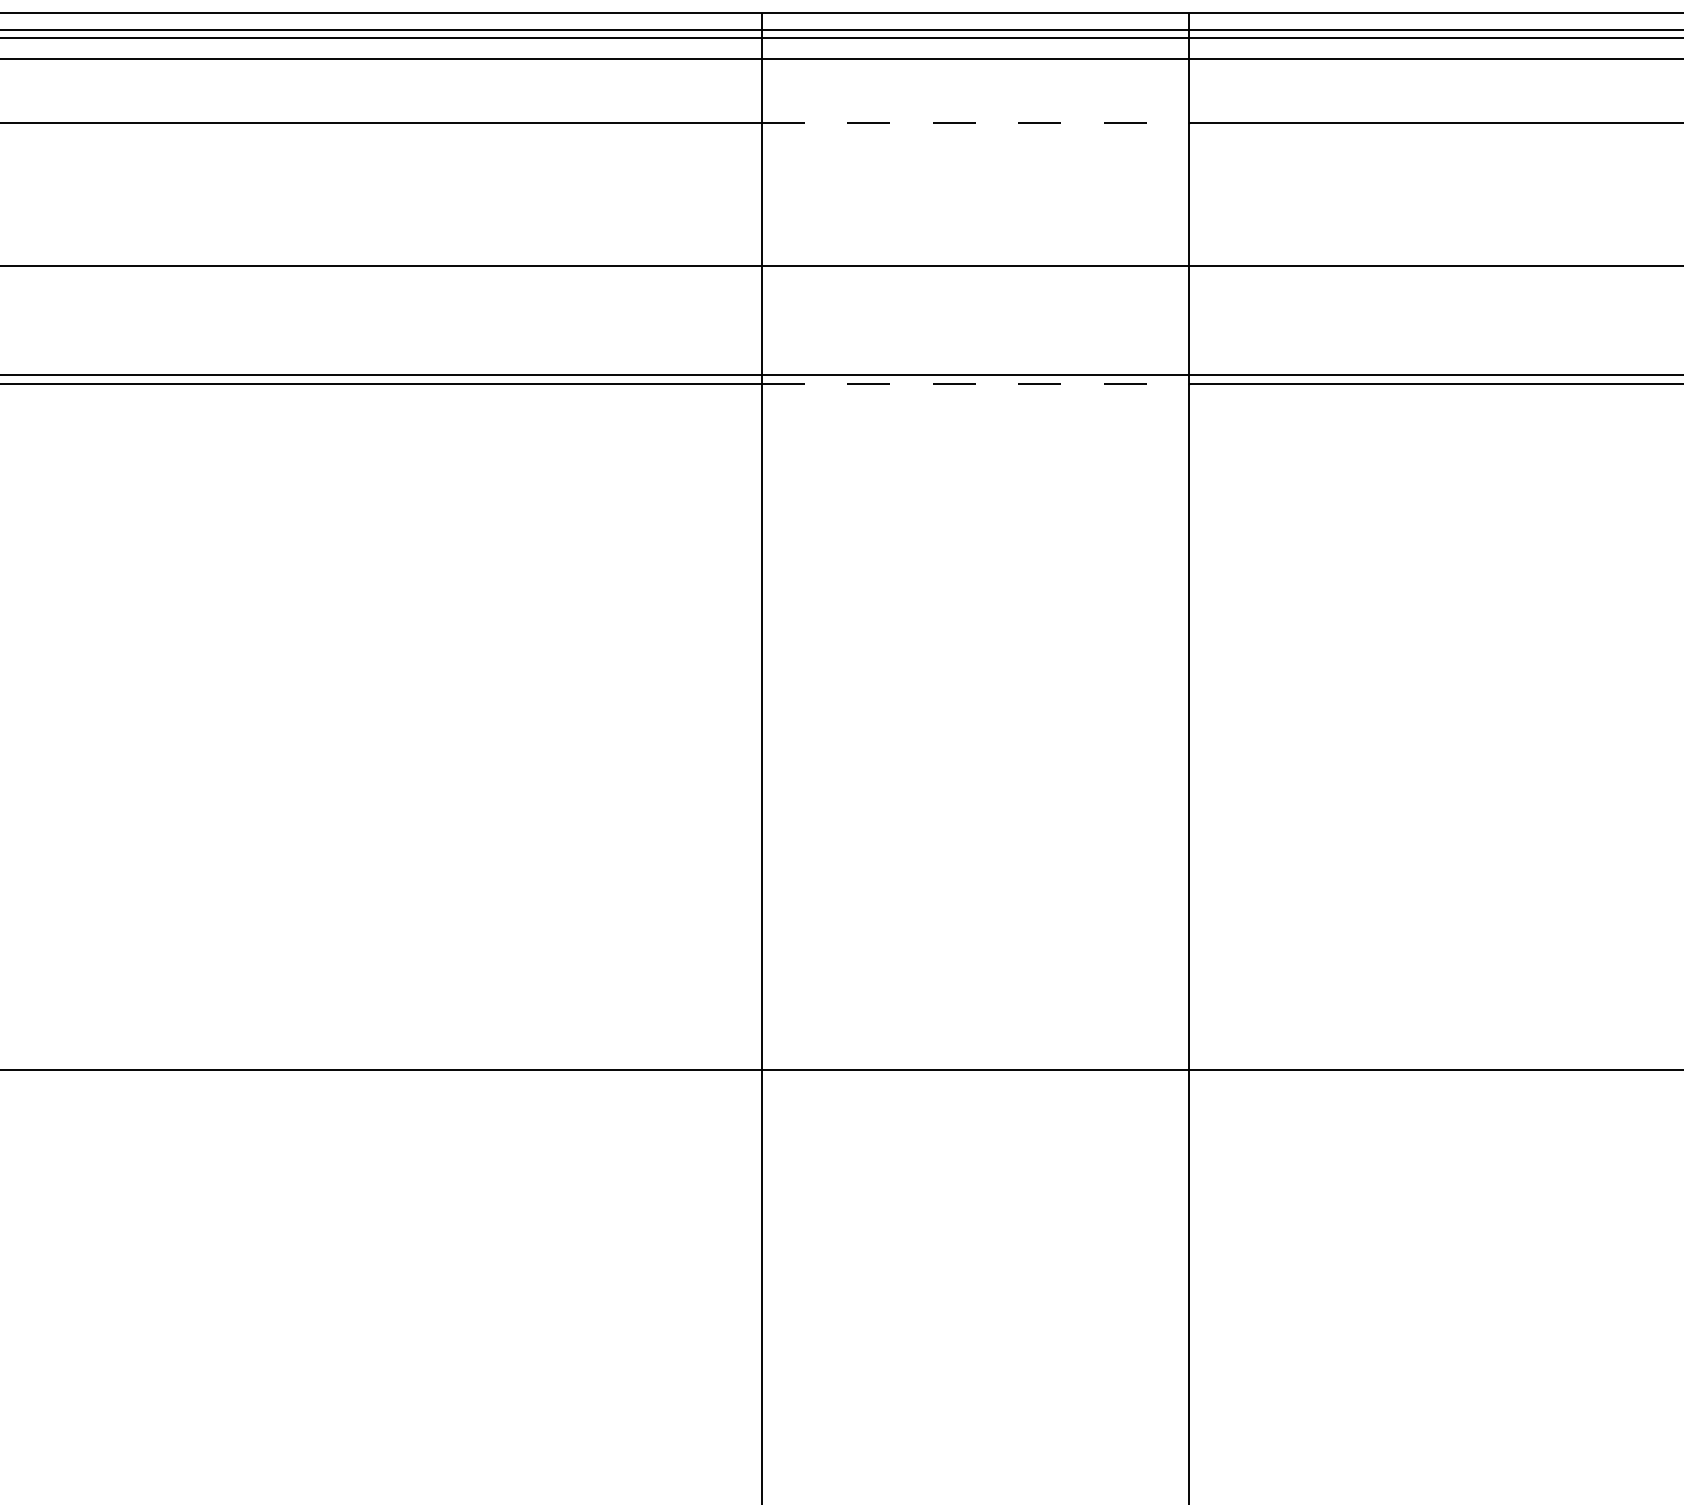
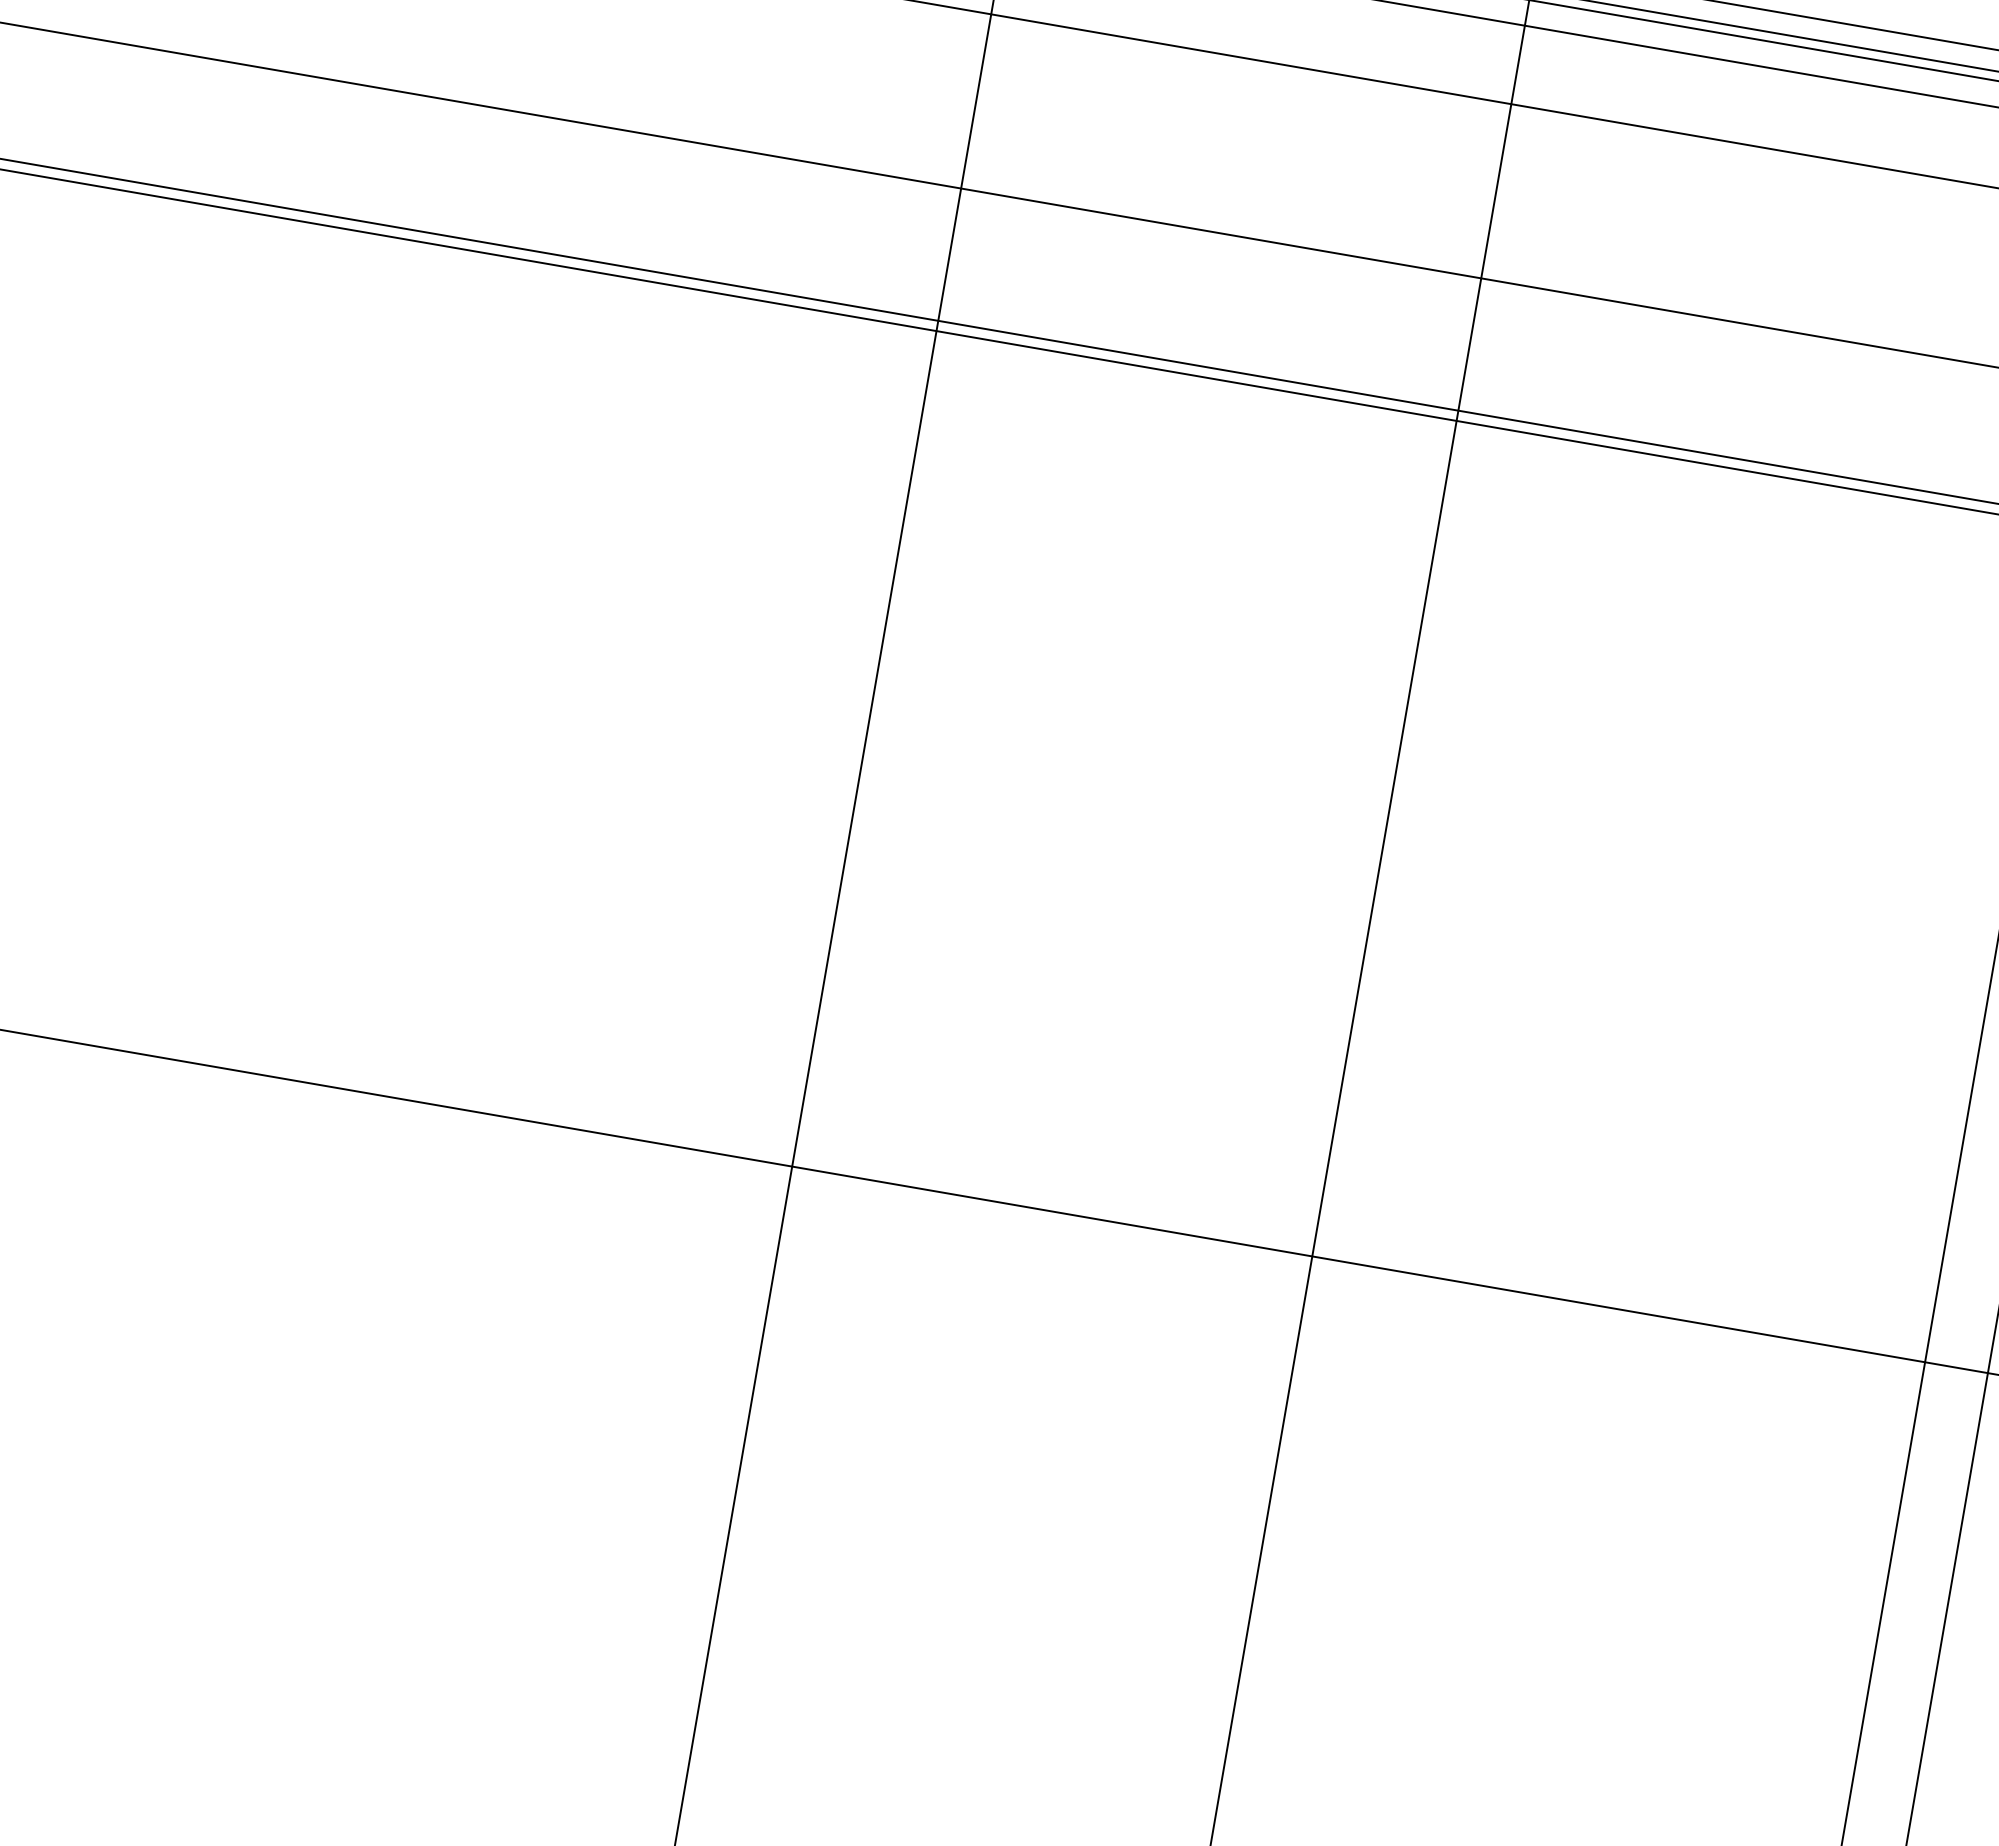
line: (975, 123) -> (1250, 59), dashed -> solid
line: (975, 383) -> (1196, 375), dashed -> solid

